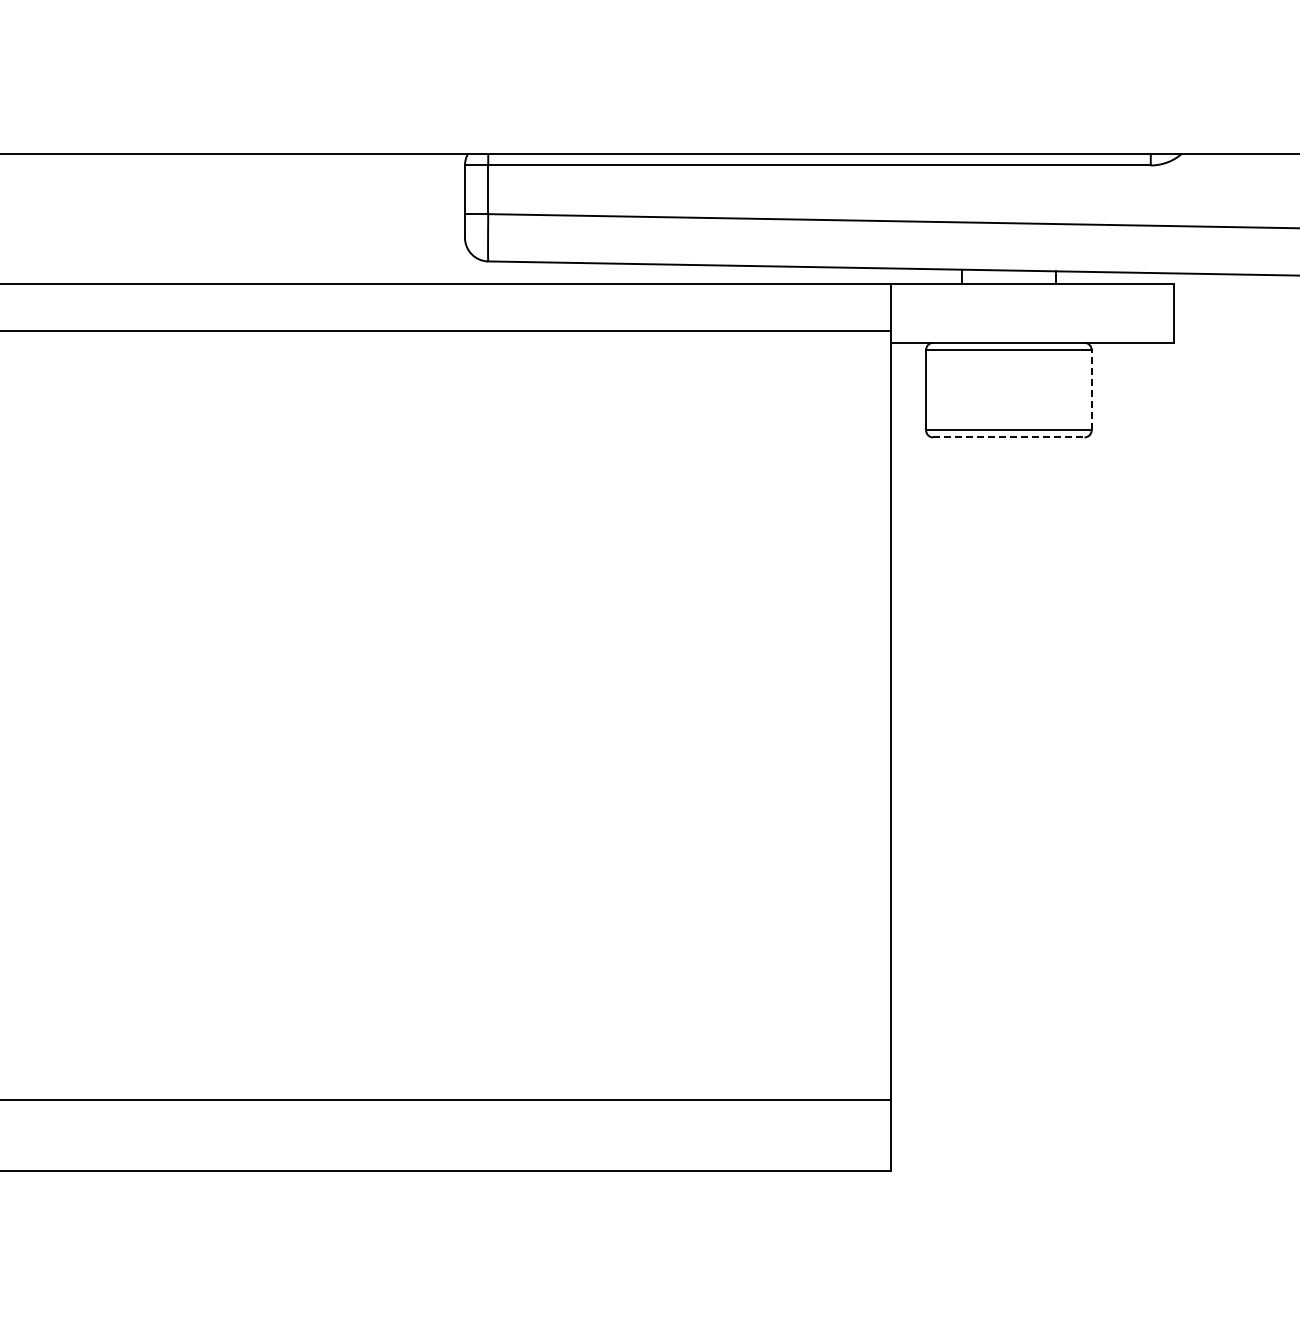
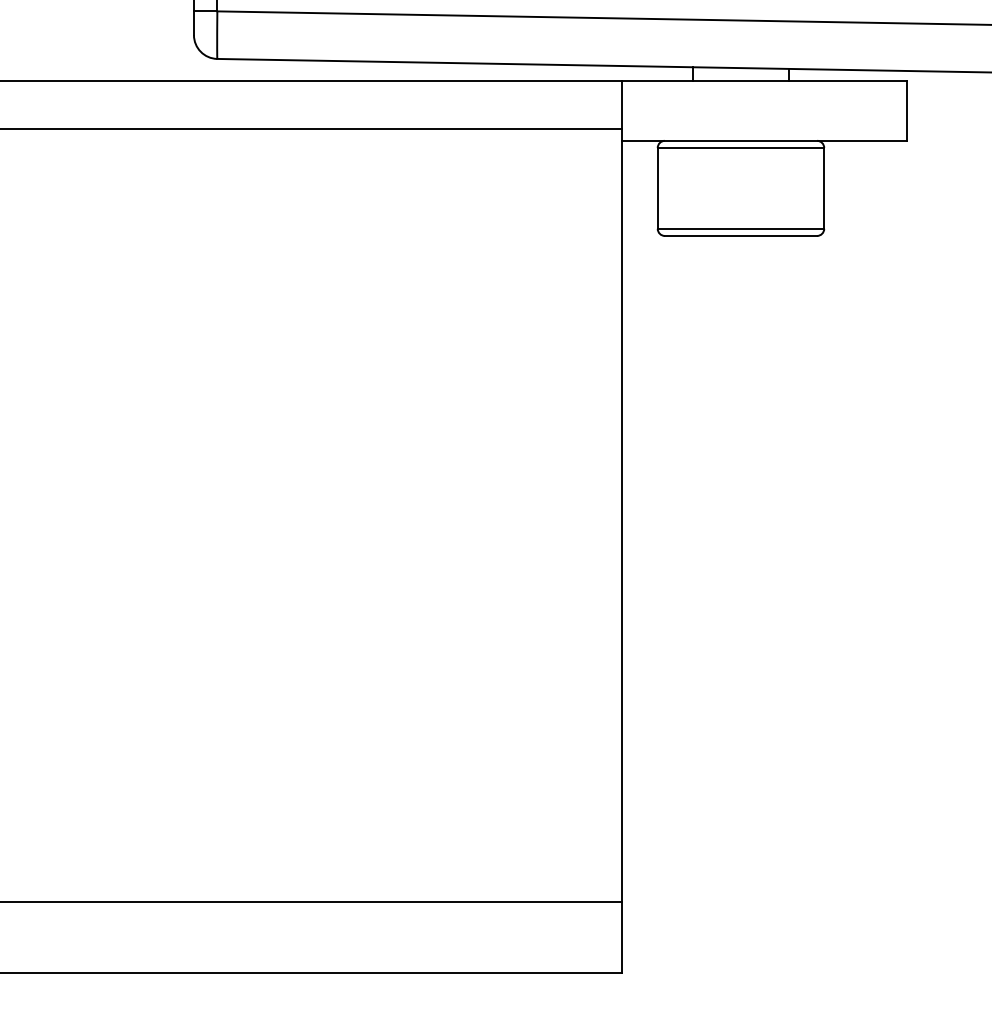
line: (1091, 389) -> (824, 187), dashed -> solid
line: (1008, 437) -> (740, 236), dashed -> solid

